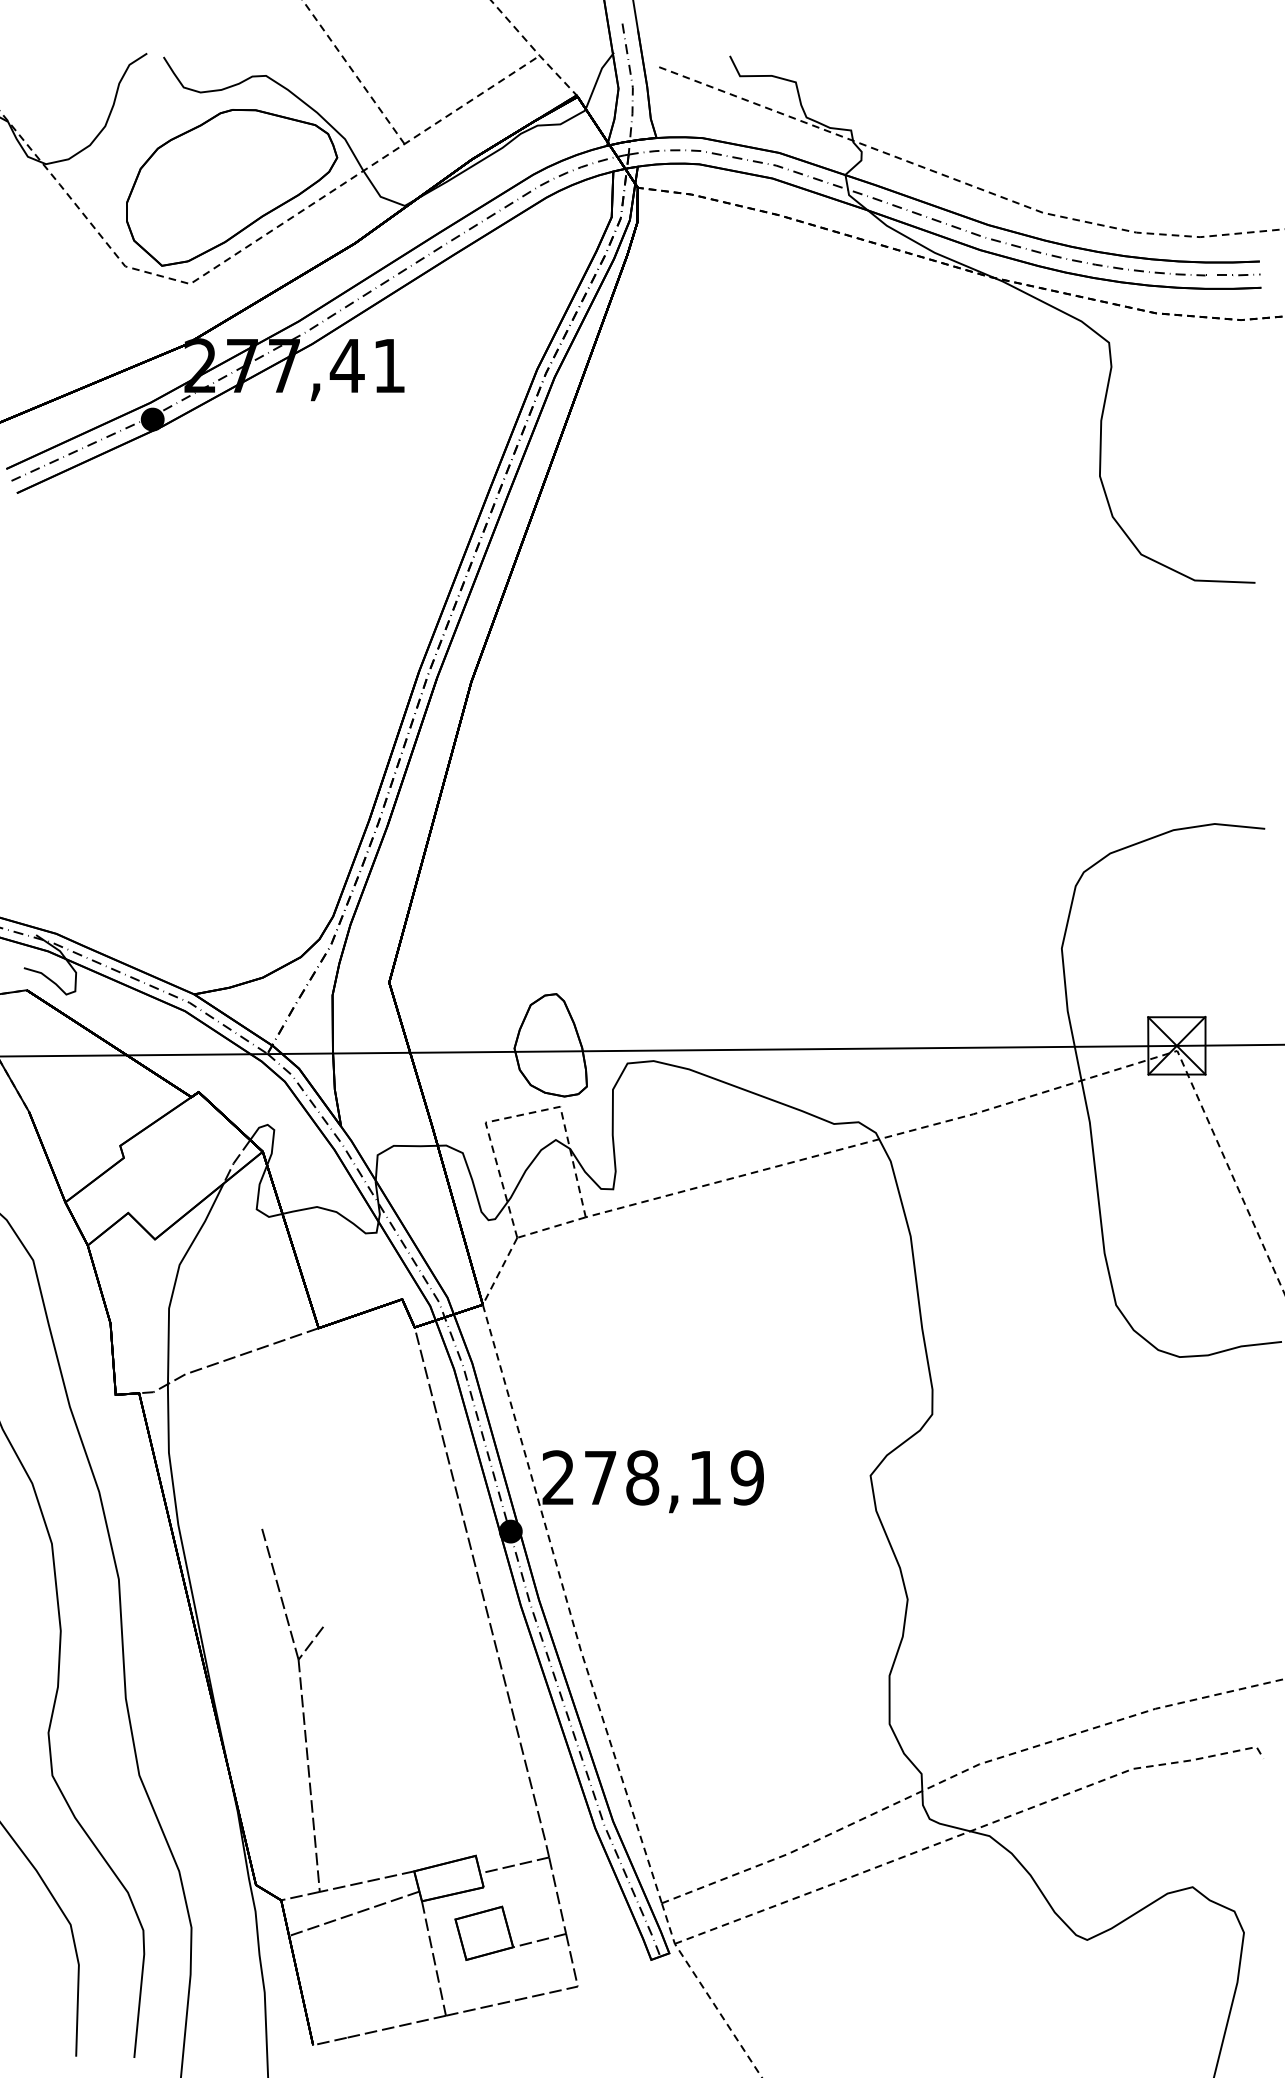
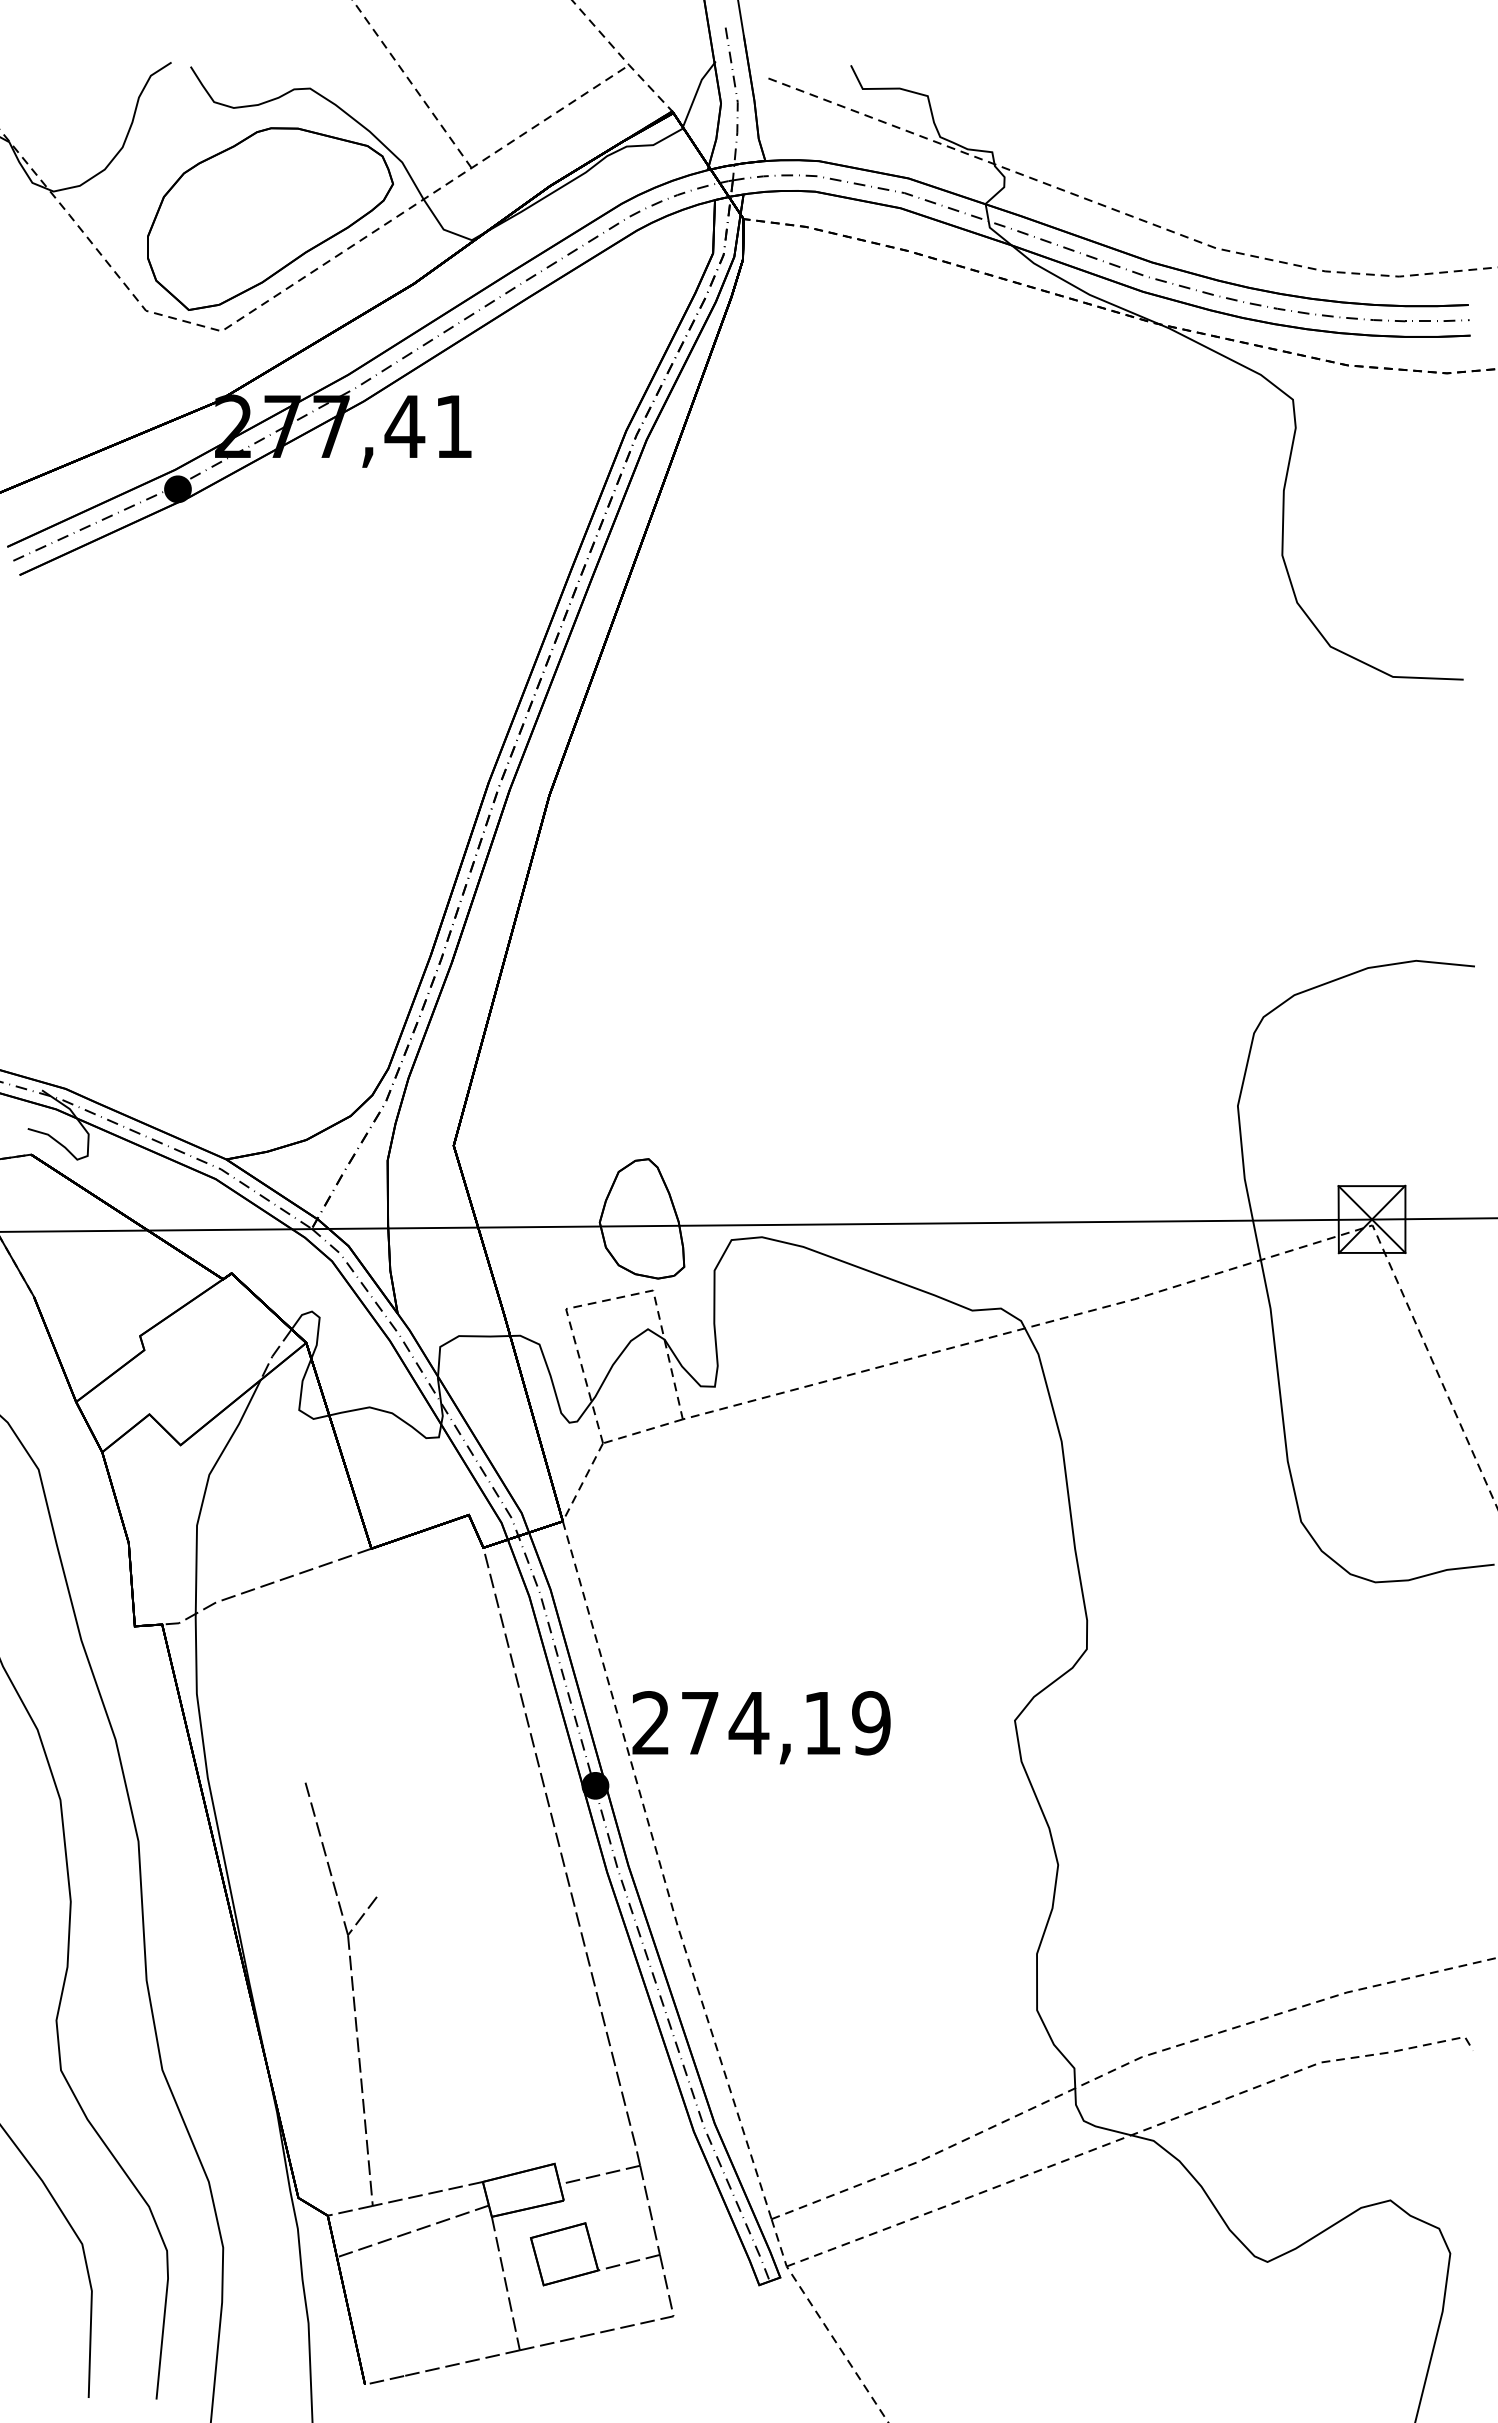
text: (642, 1478) -> (748, 1723), 278,19 -> 274,19

